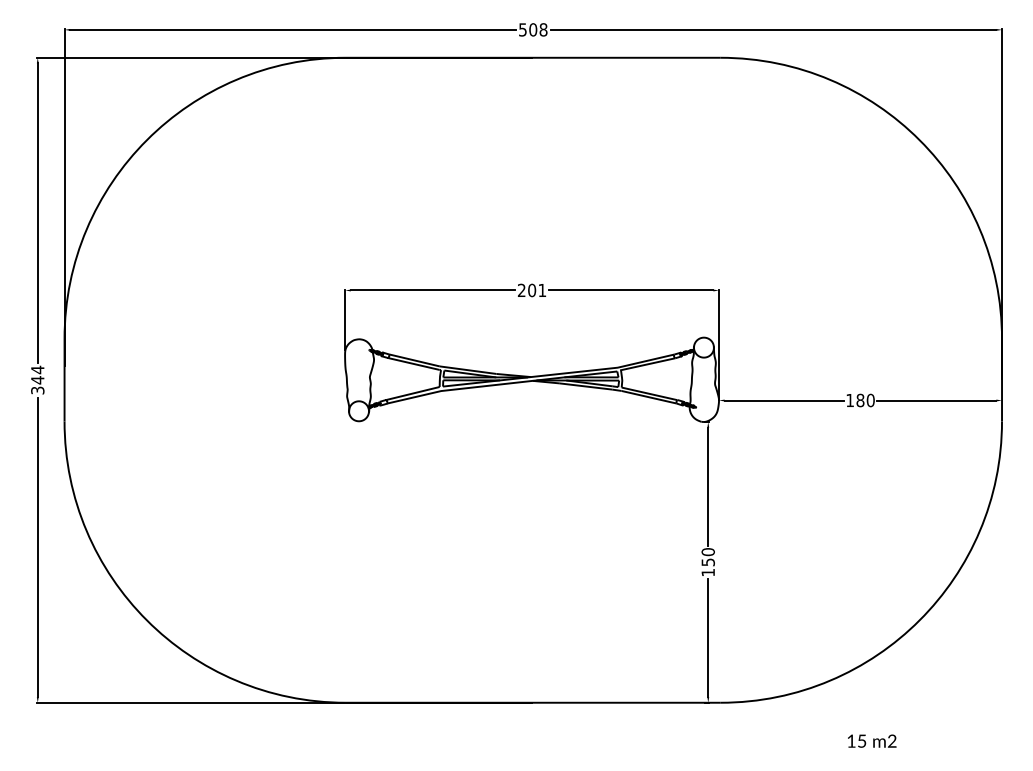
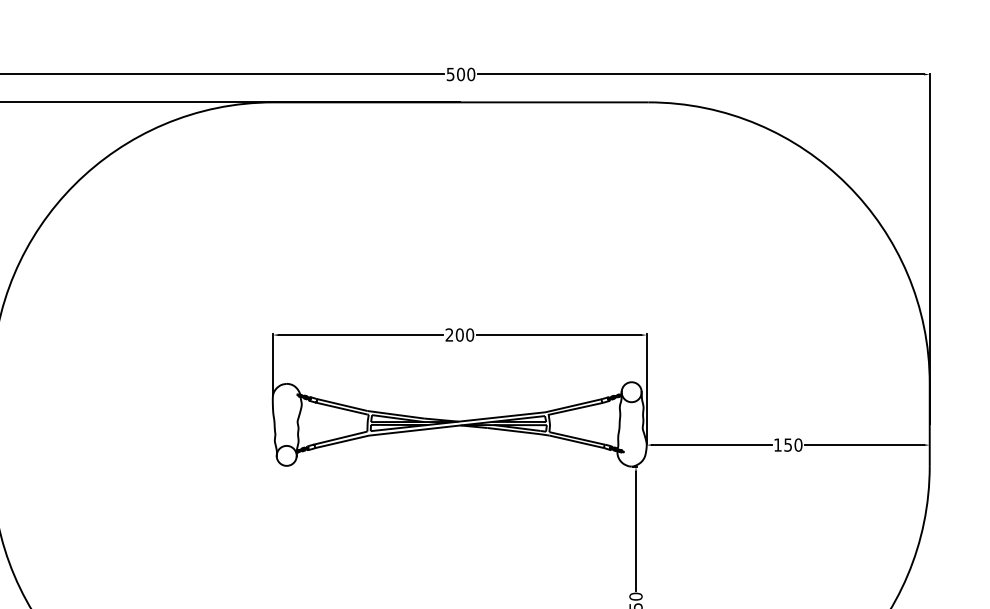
text: (543, 29) -> (471, 74), 508 -> 500
text: (542, 290) -> (470, 335), 201 -> 200
text: (860, 400) -> (788, 445), 180 -> 150

